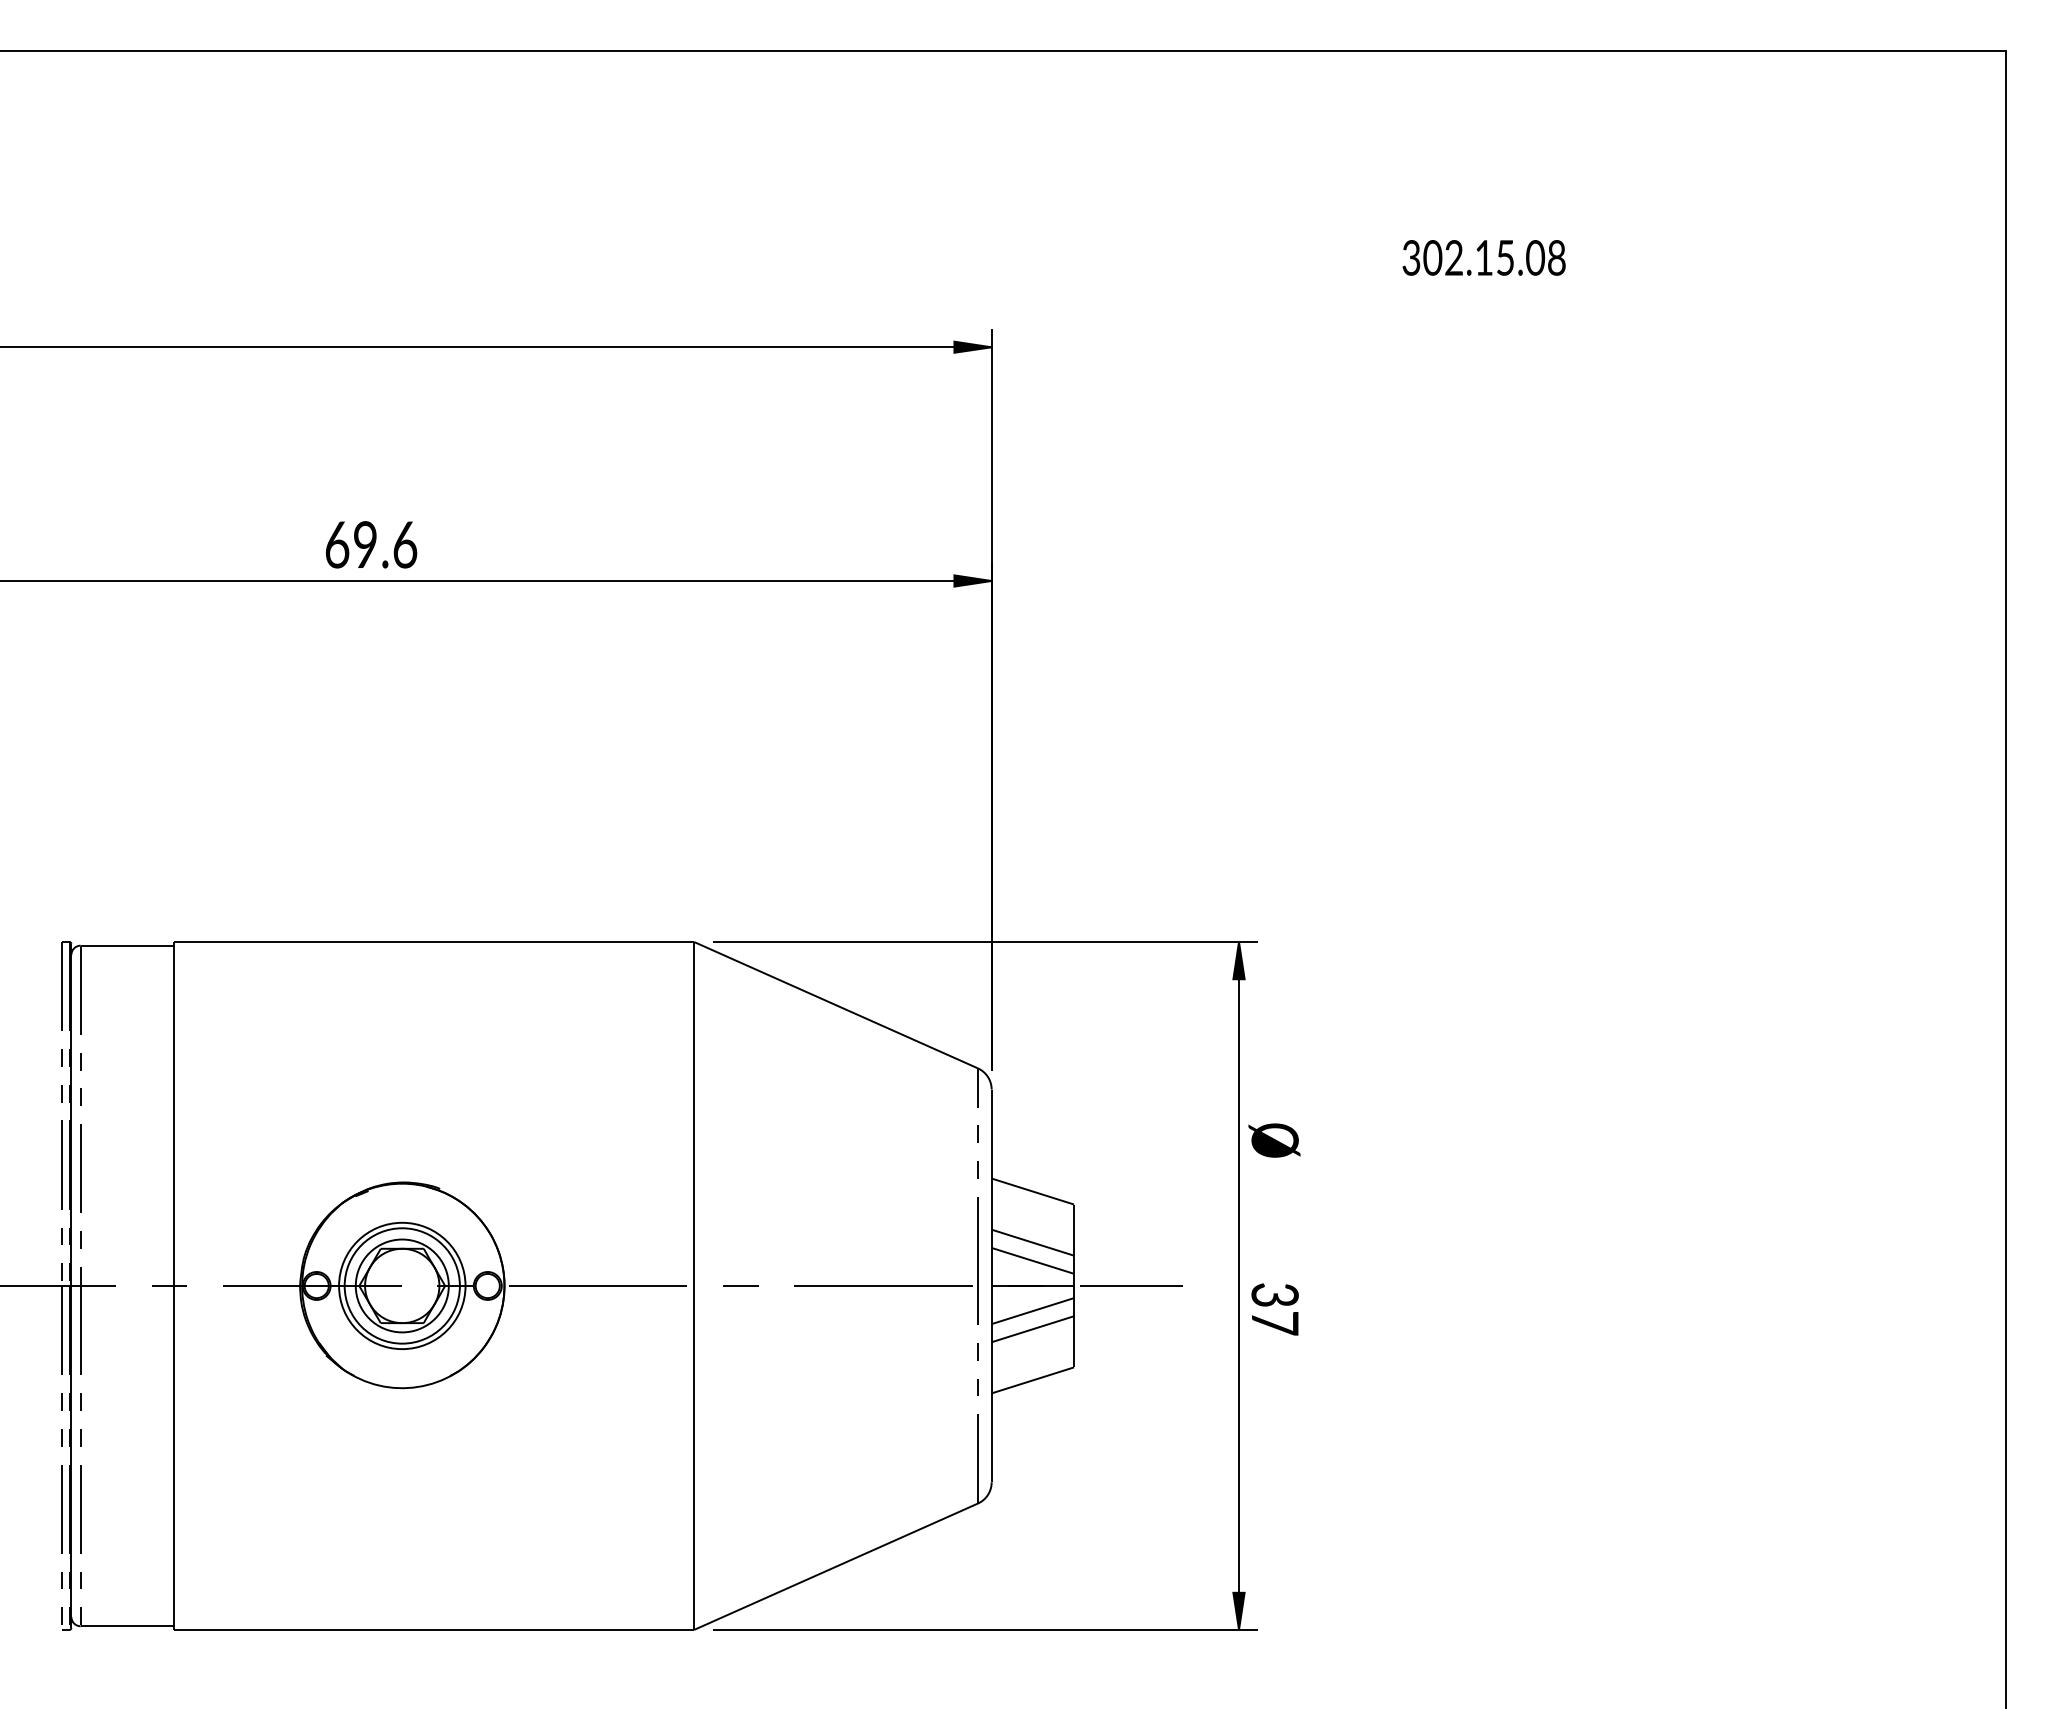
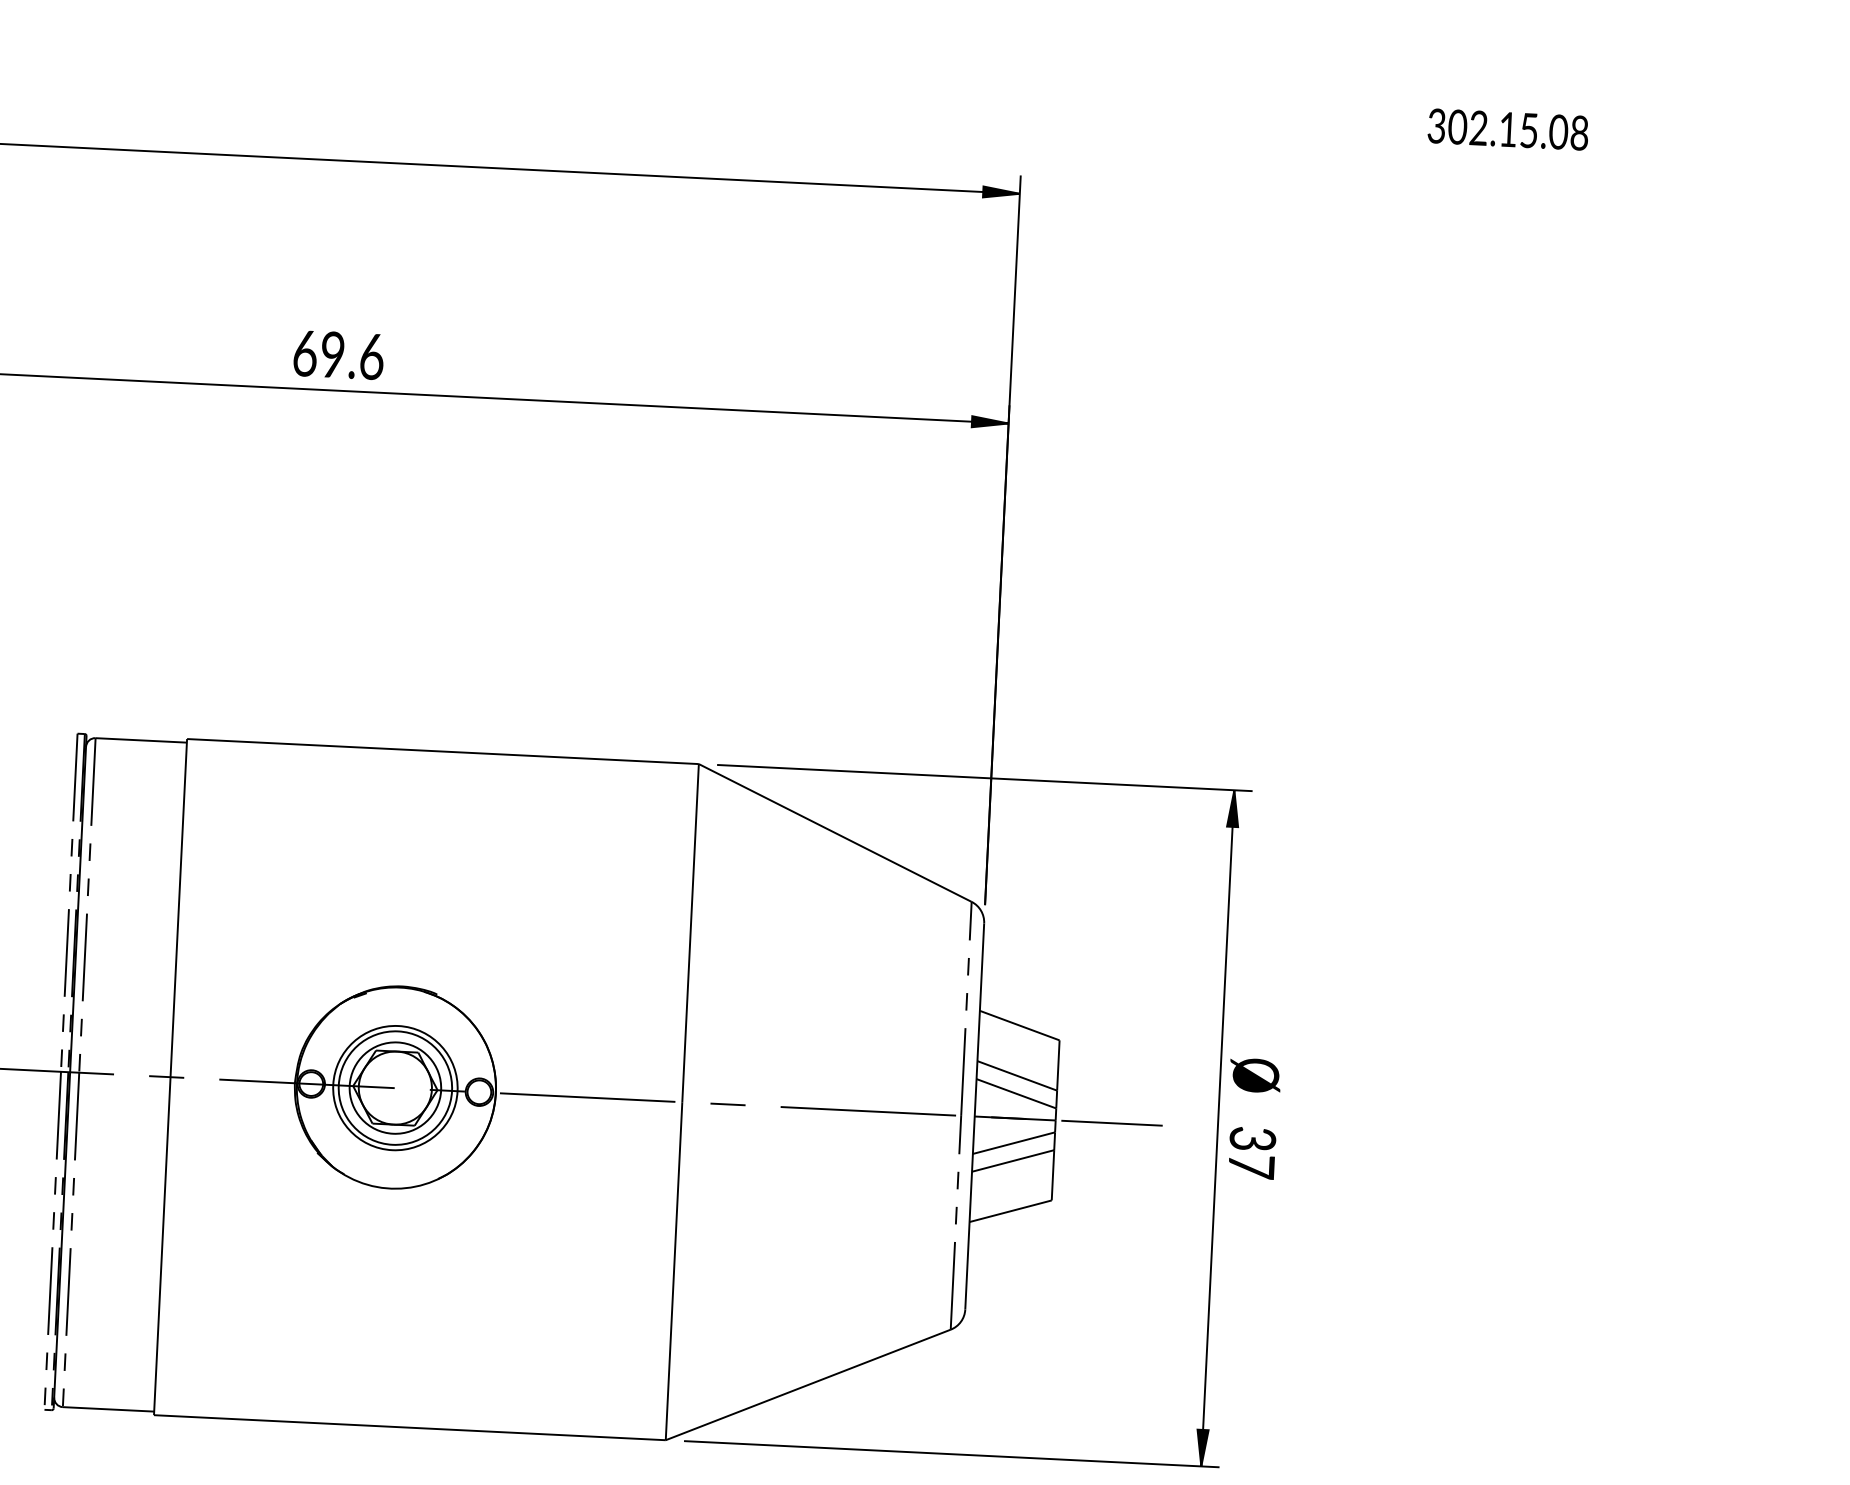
text: (371, 544) -> (338, 354), moved
text: (1274, 1140) -> (1255, 1075), moved

